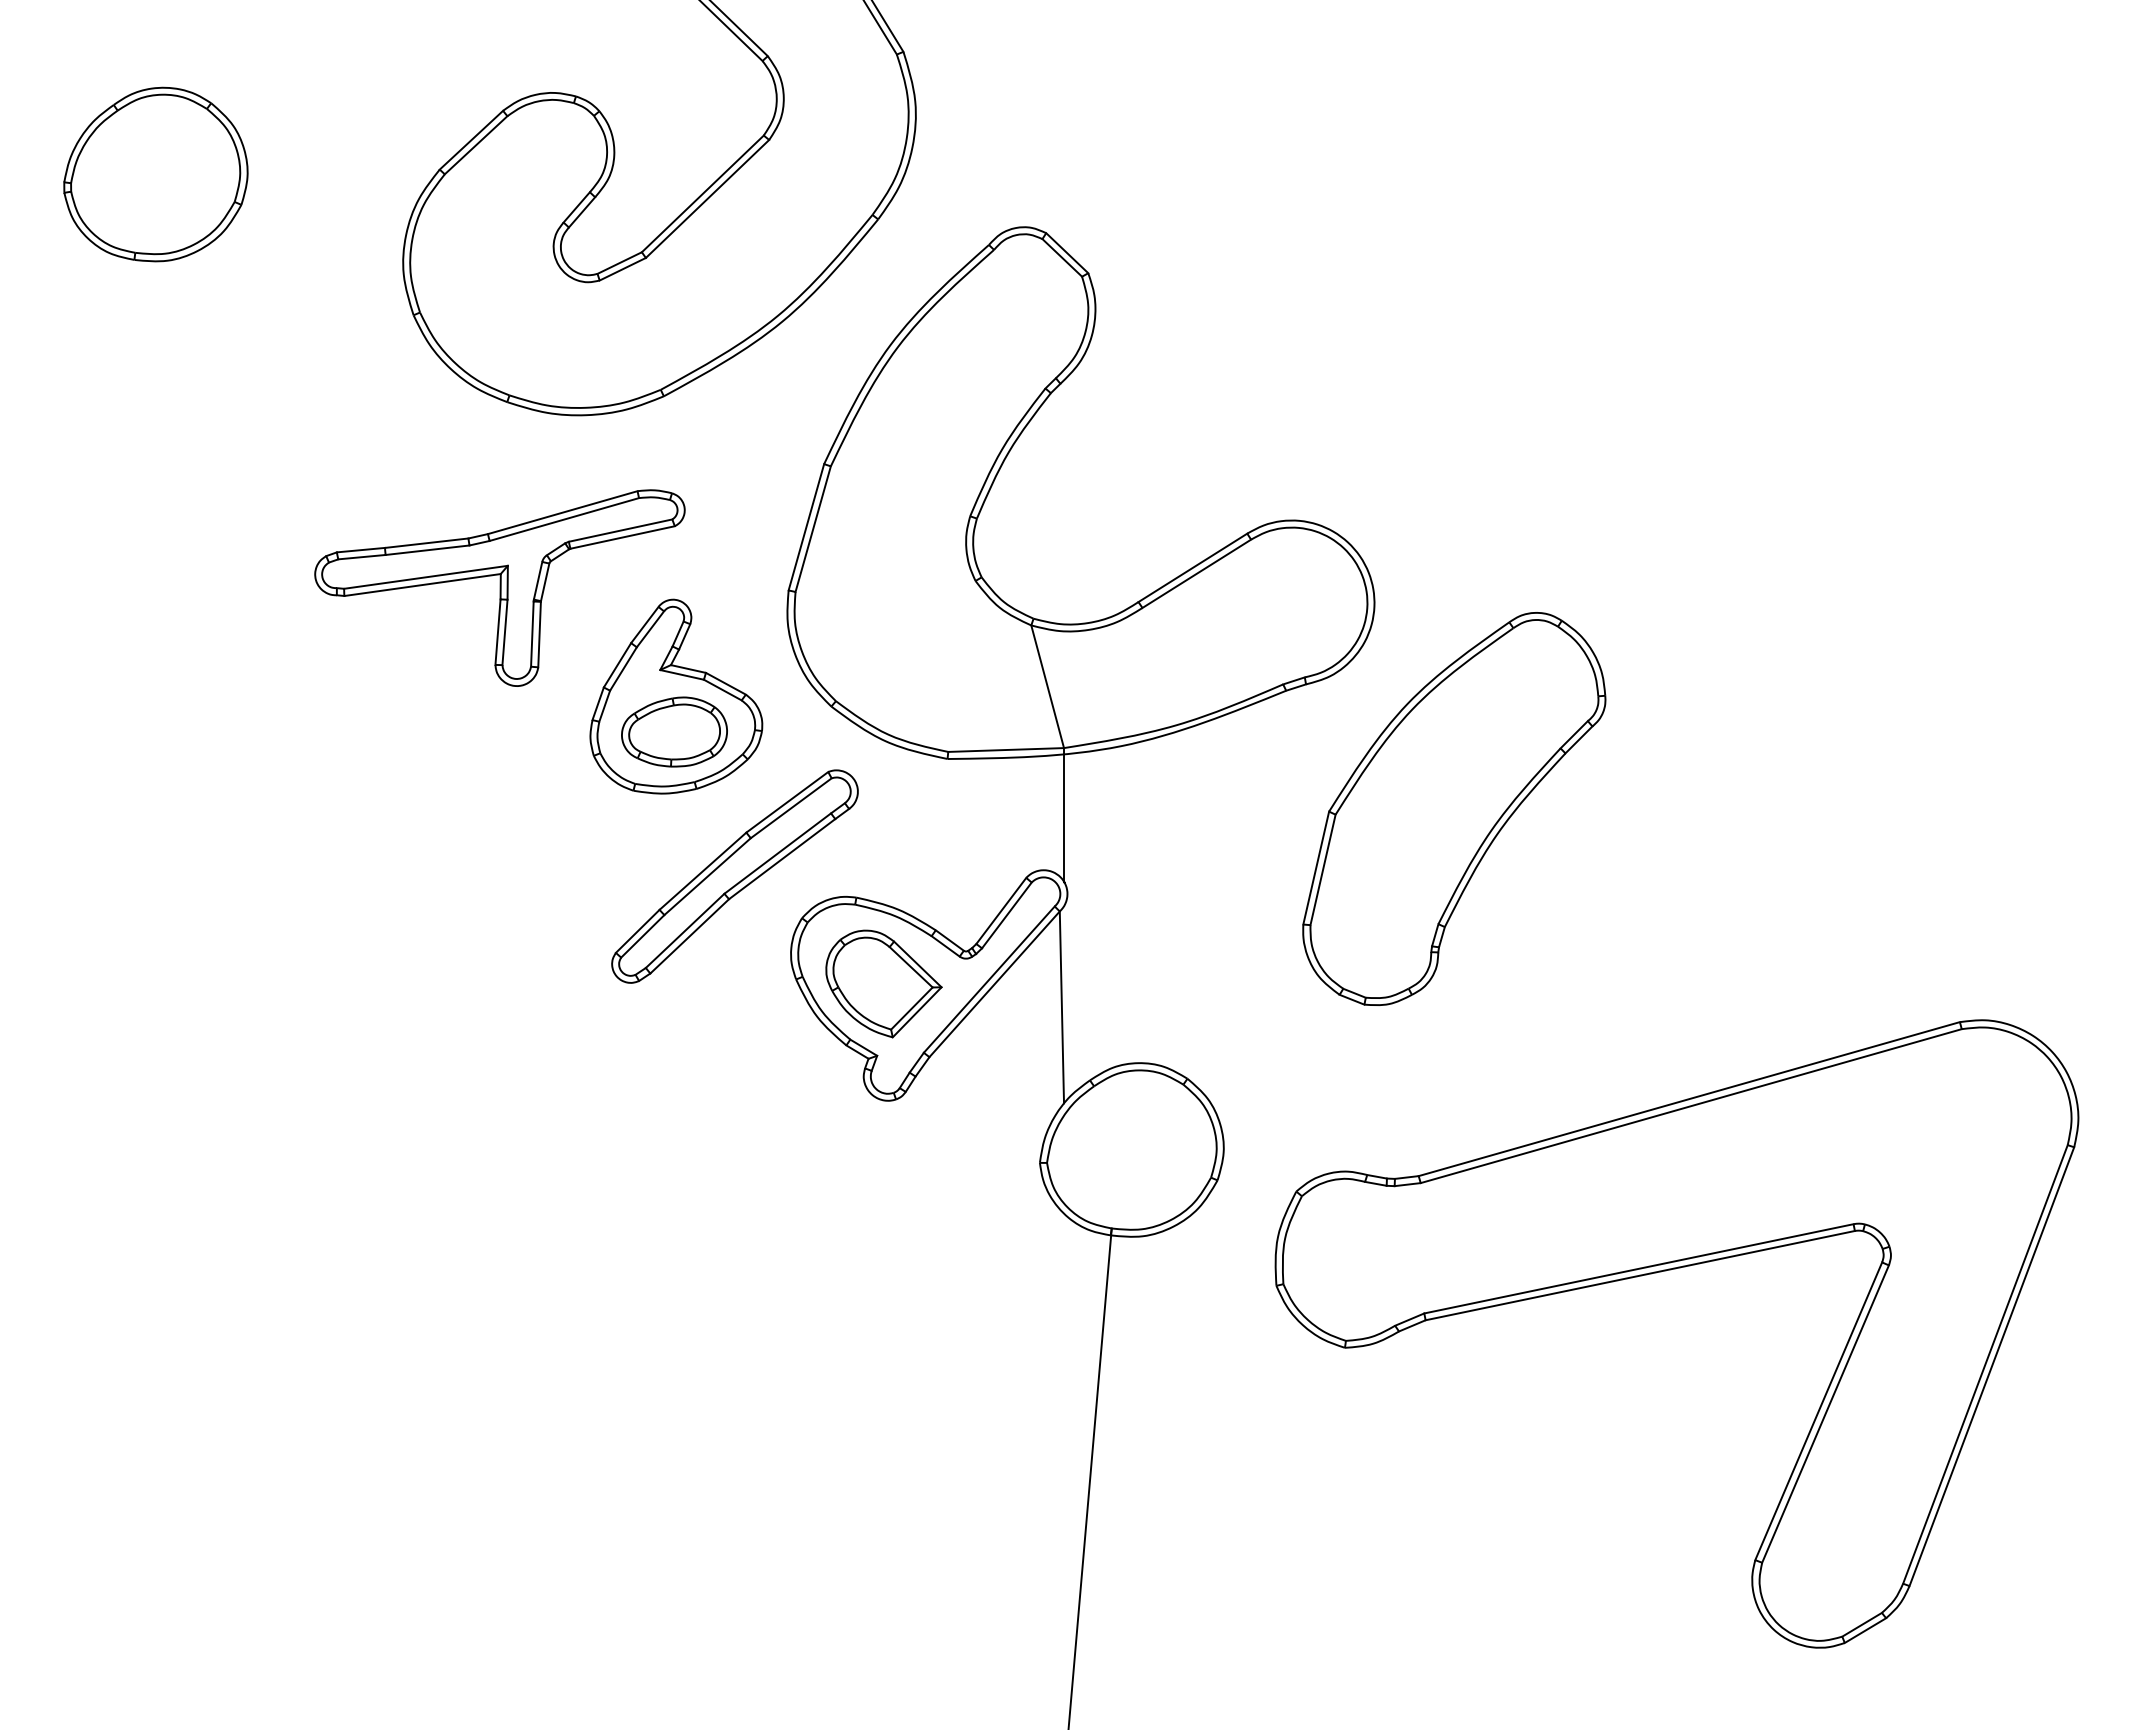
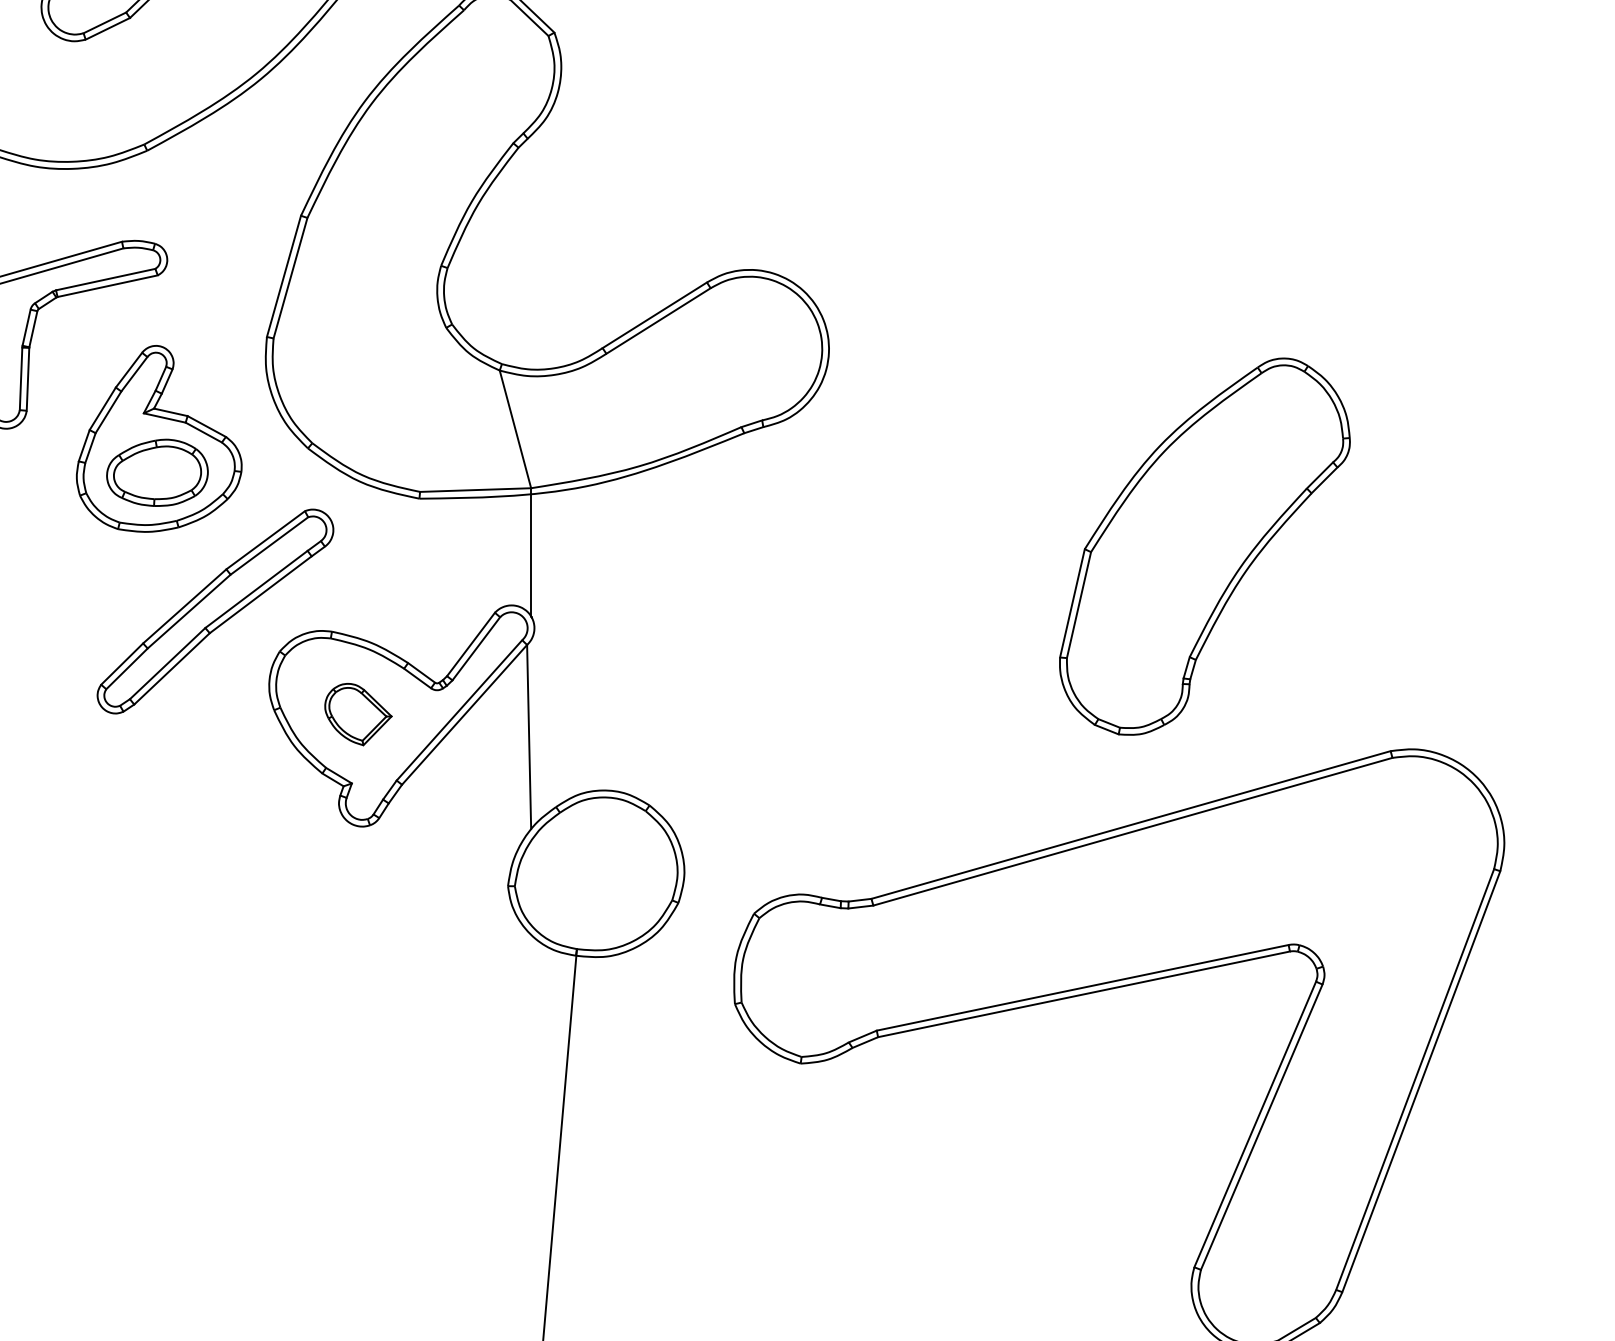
part: (1454, 808) -> (1205, 546), moved
part: (883, 983) -> (357, 714), size x0.6

